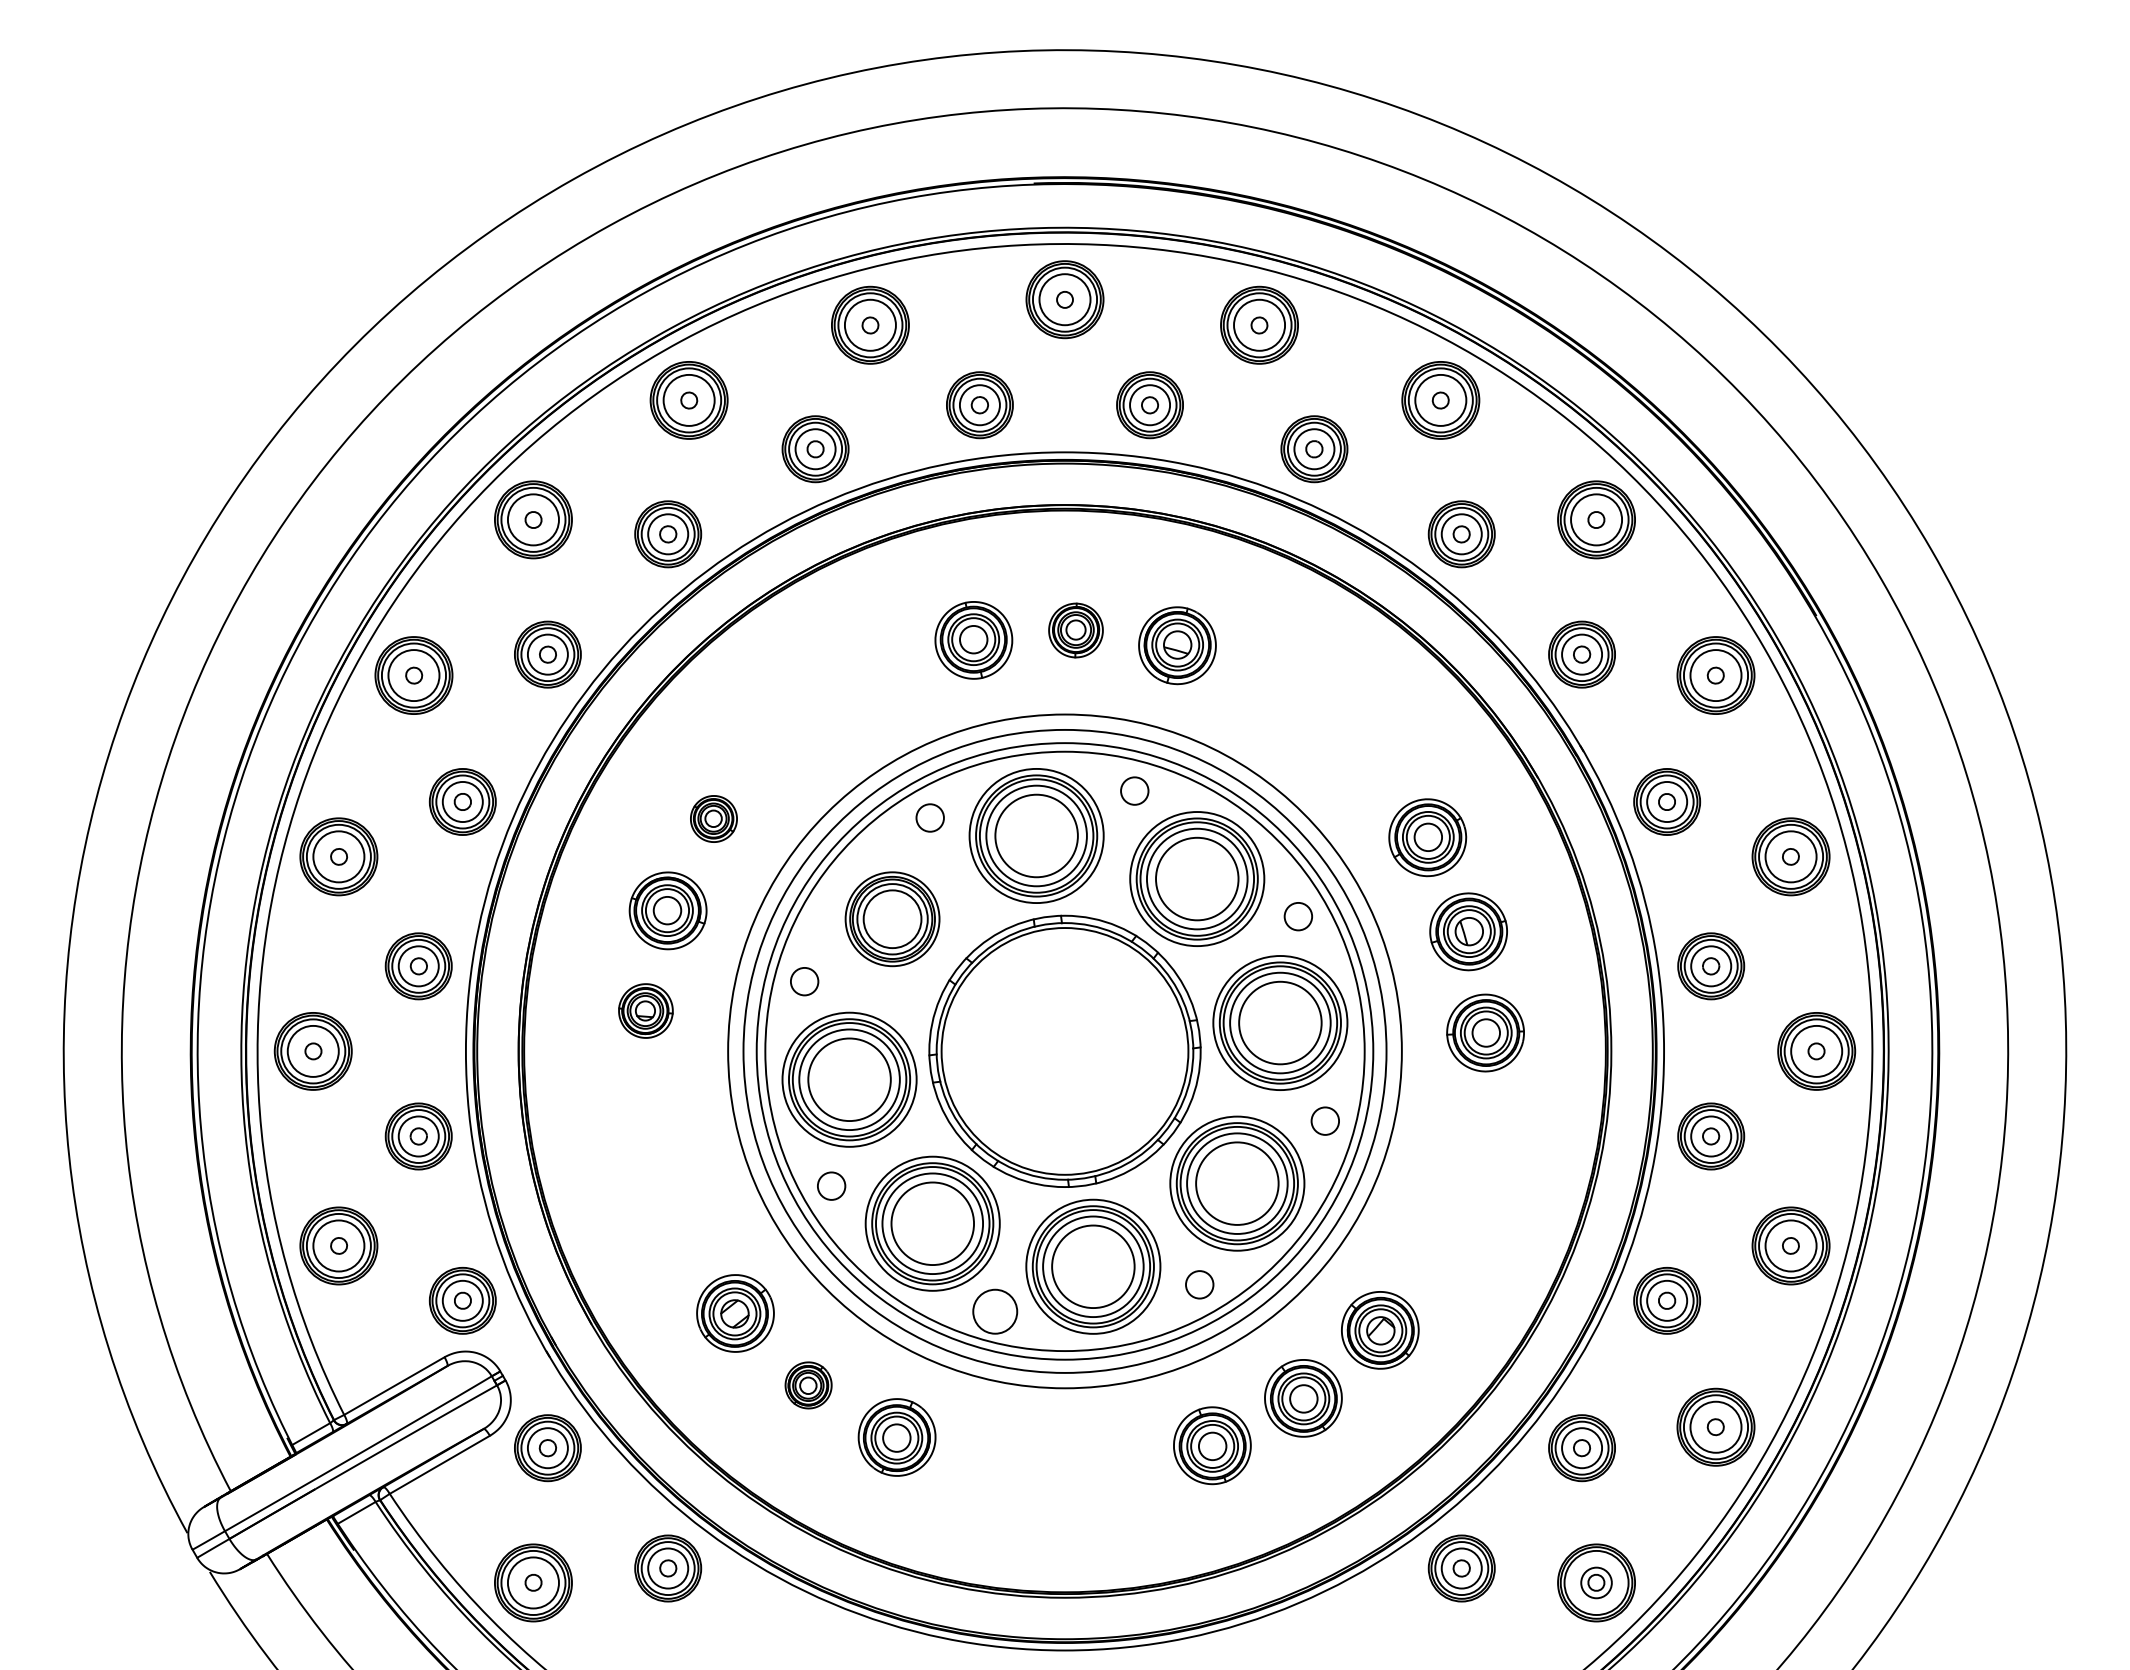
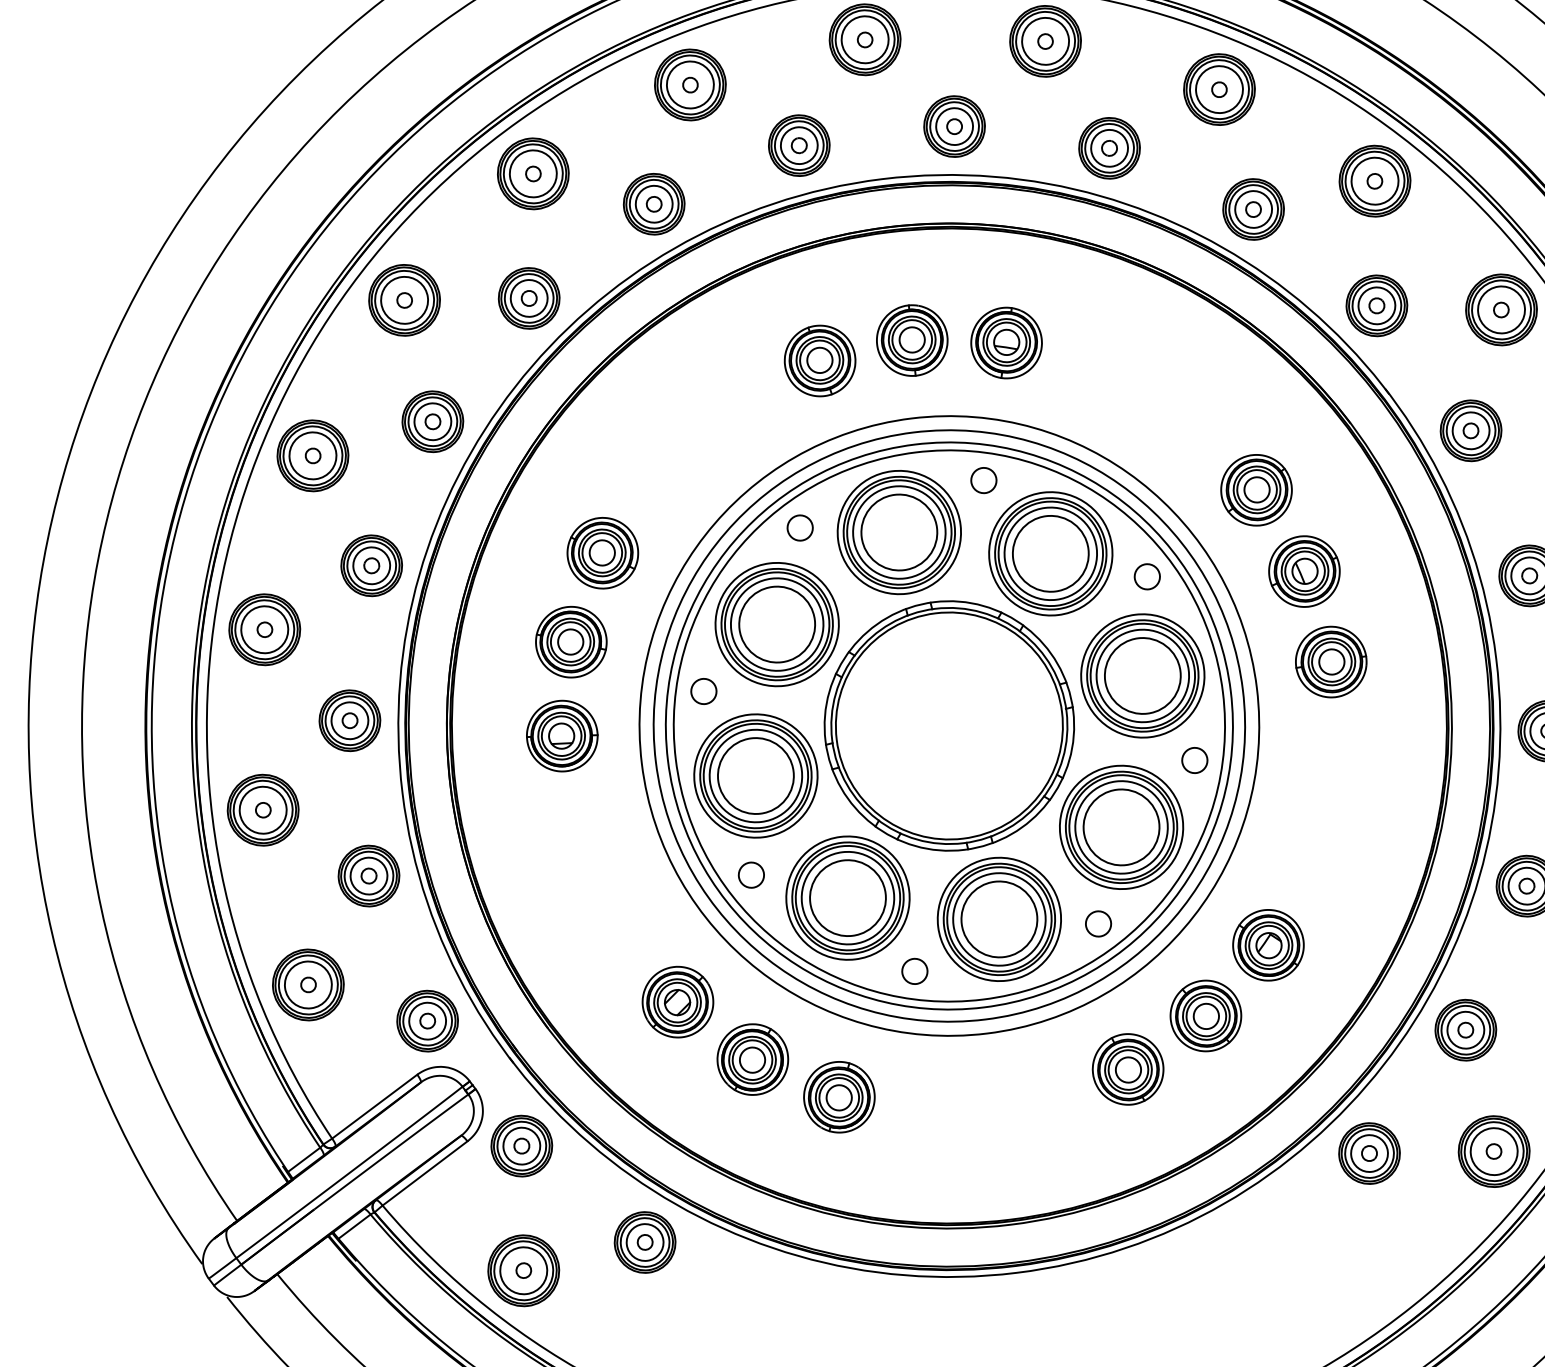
part: (1075, 630) -> (911, 340), size x1.43
part: (713, 818) -> (602, 552), size x1.67
part: (892, 919) -> (777, 624), size x1.43
part: (645, 1010) -> (561, 735), size x1.43
circle: (994, 1311) -> (914, 971), size x0.62
part: (808, 1385) -> (752, 1059), size x1.67
circle: (1596, 1582) -> (1494, 1151), size x1.67

